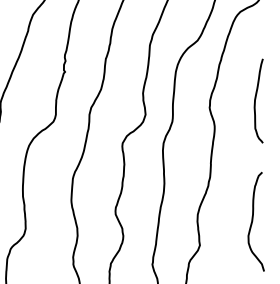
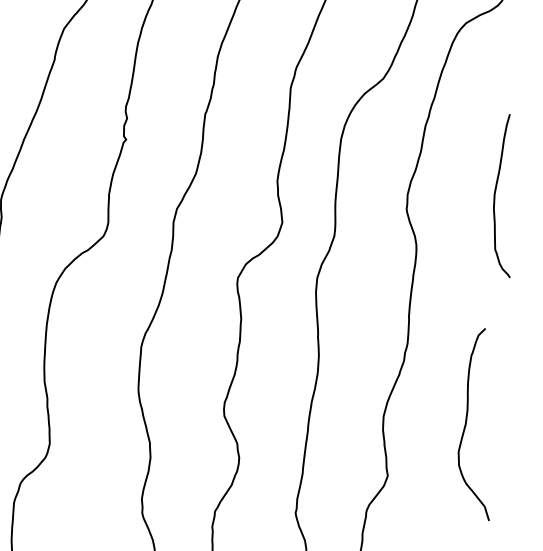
curve: (253, 221) -> (468, 423), moved

